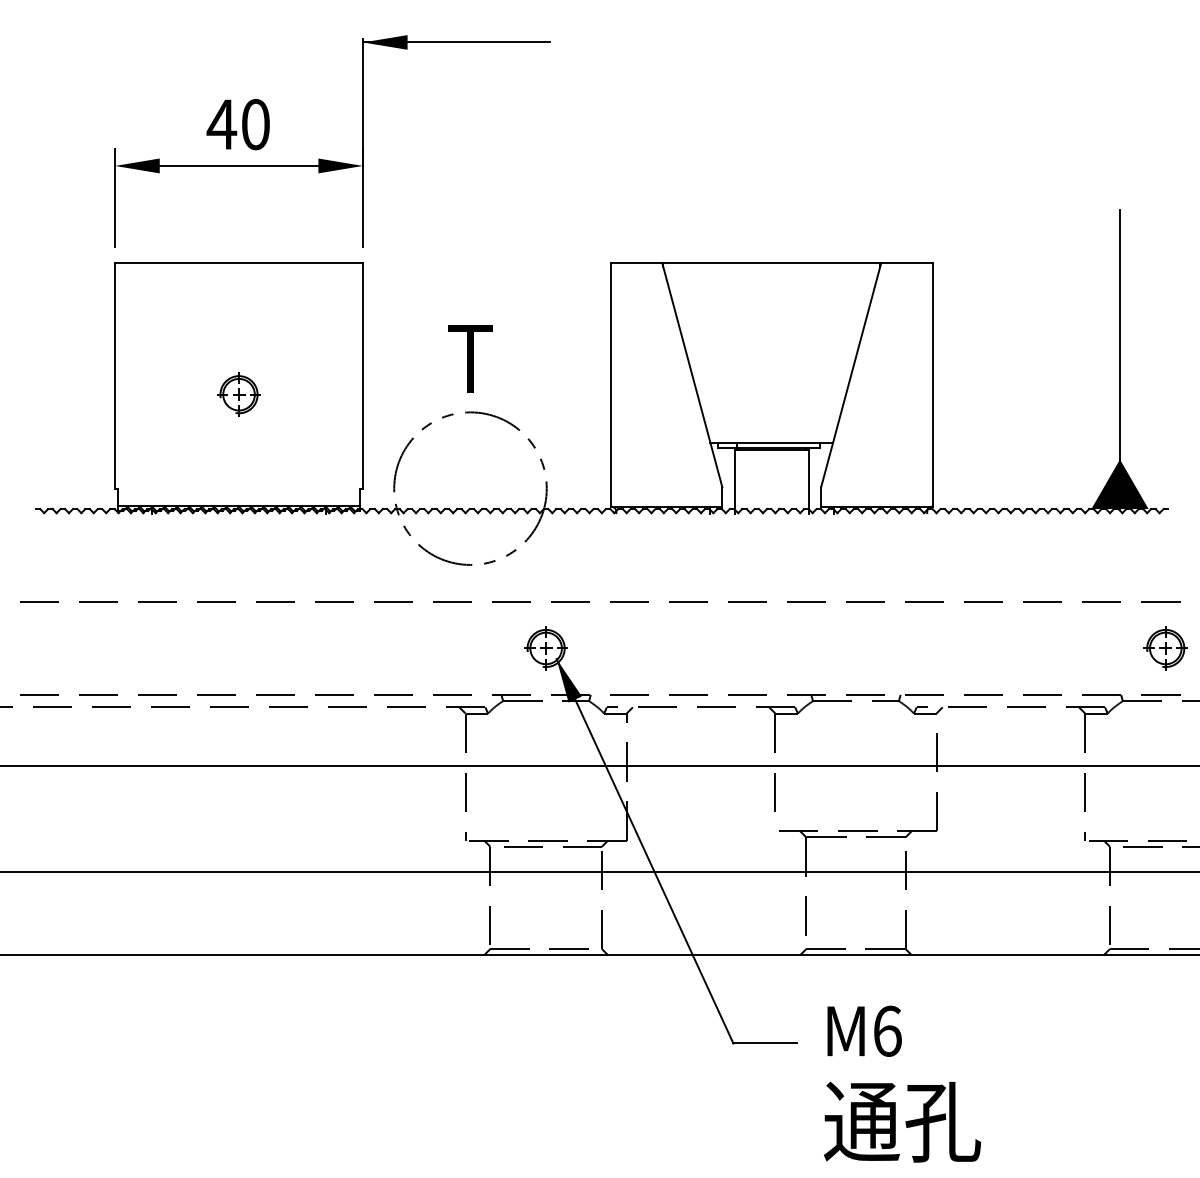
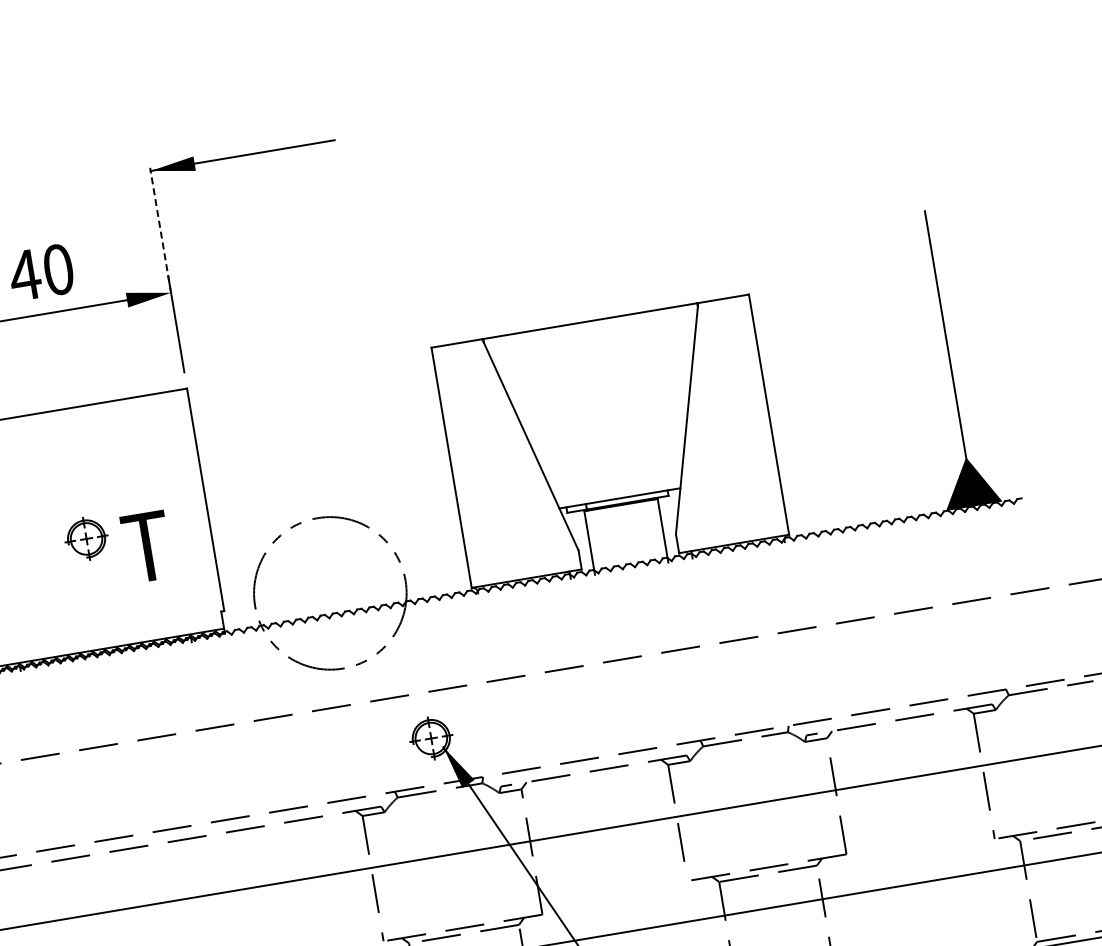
line: (362, 102) -> (160, 230), solid -> dashed
text: (470, 358) -> (147, 546), moved
part: (1165, 648) -> (1042, 636), removed

